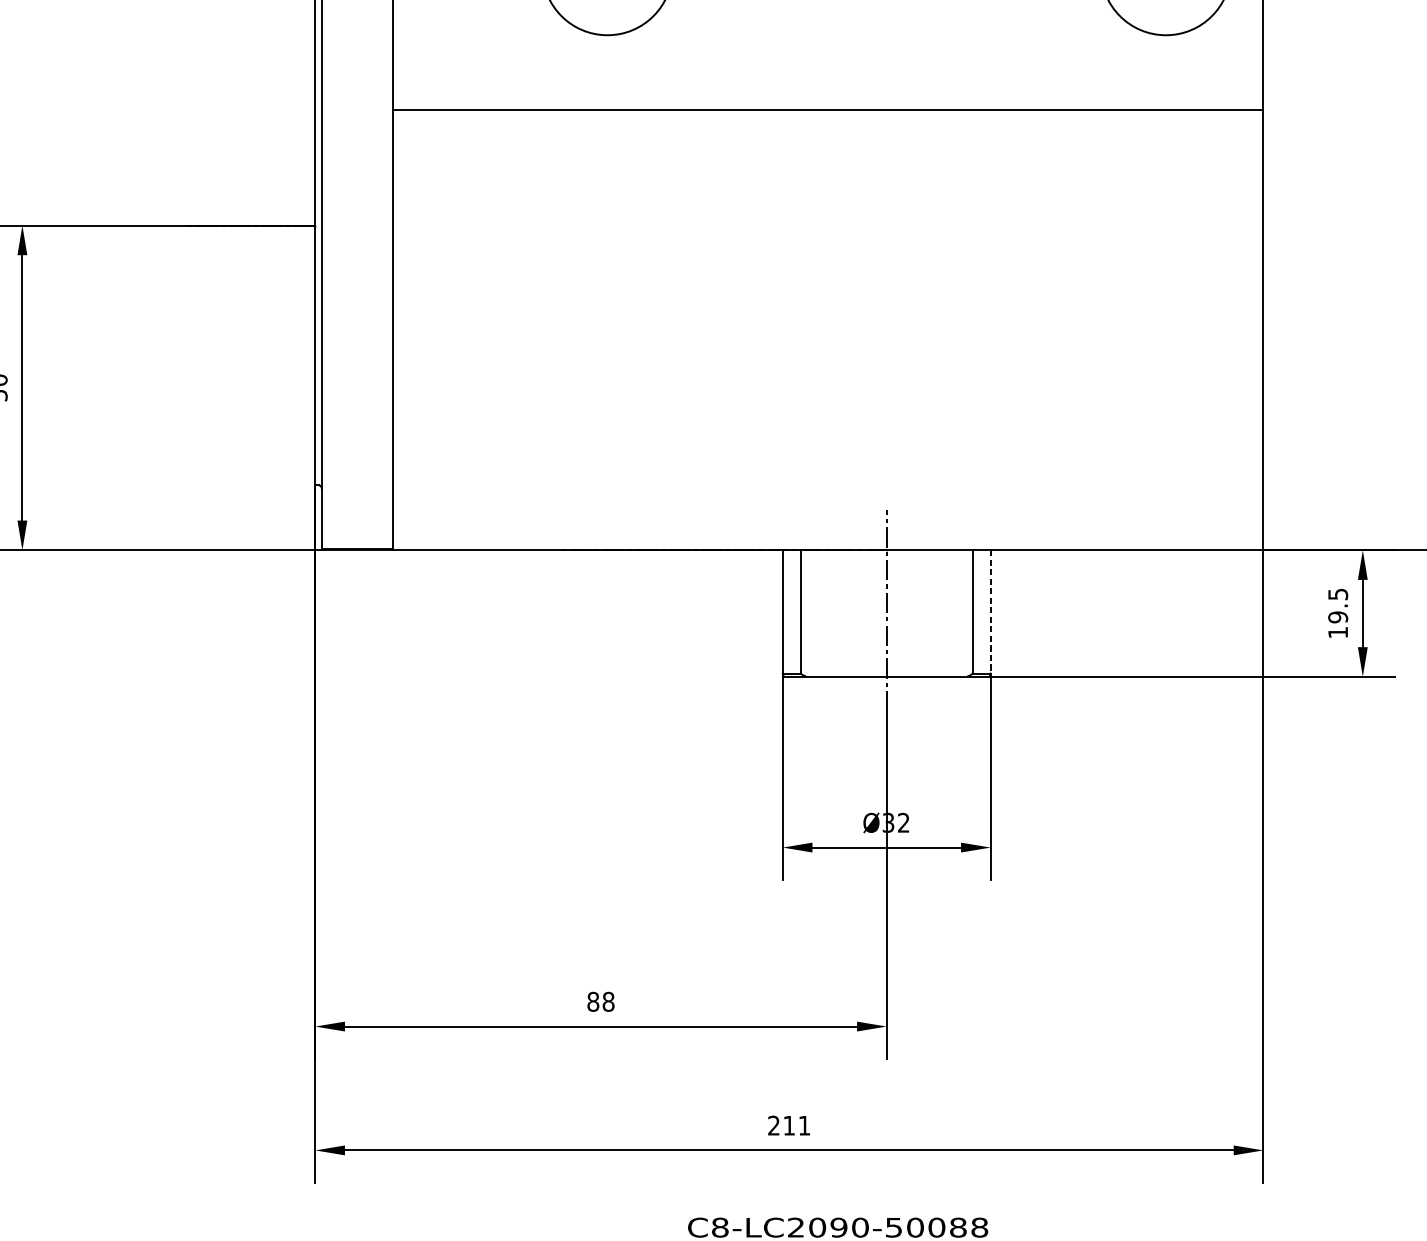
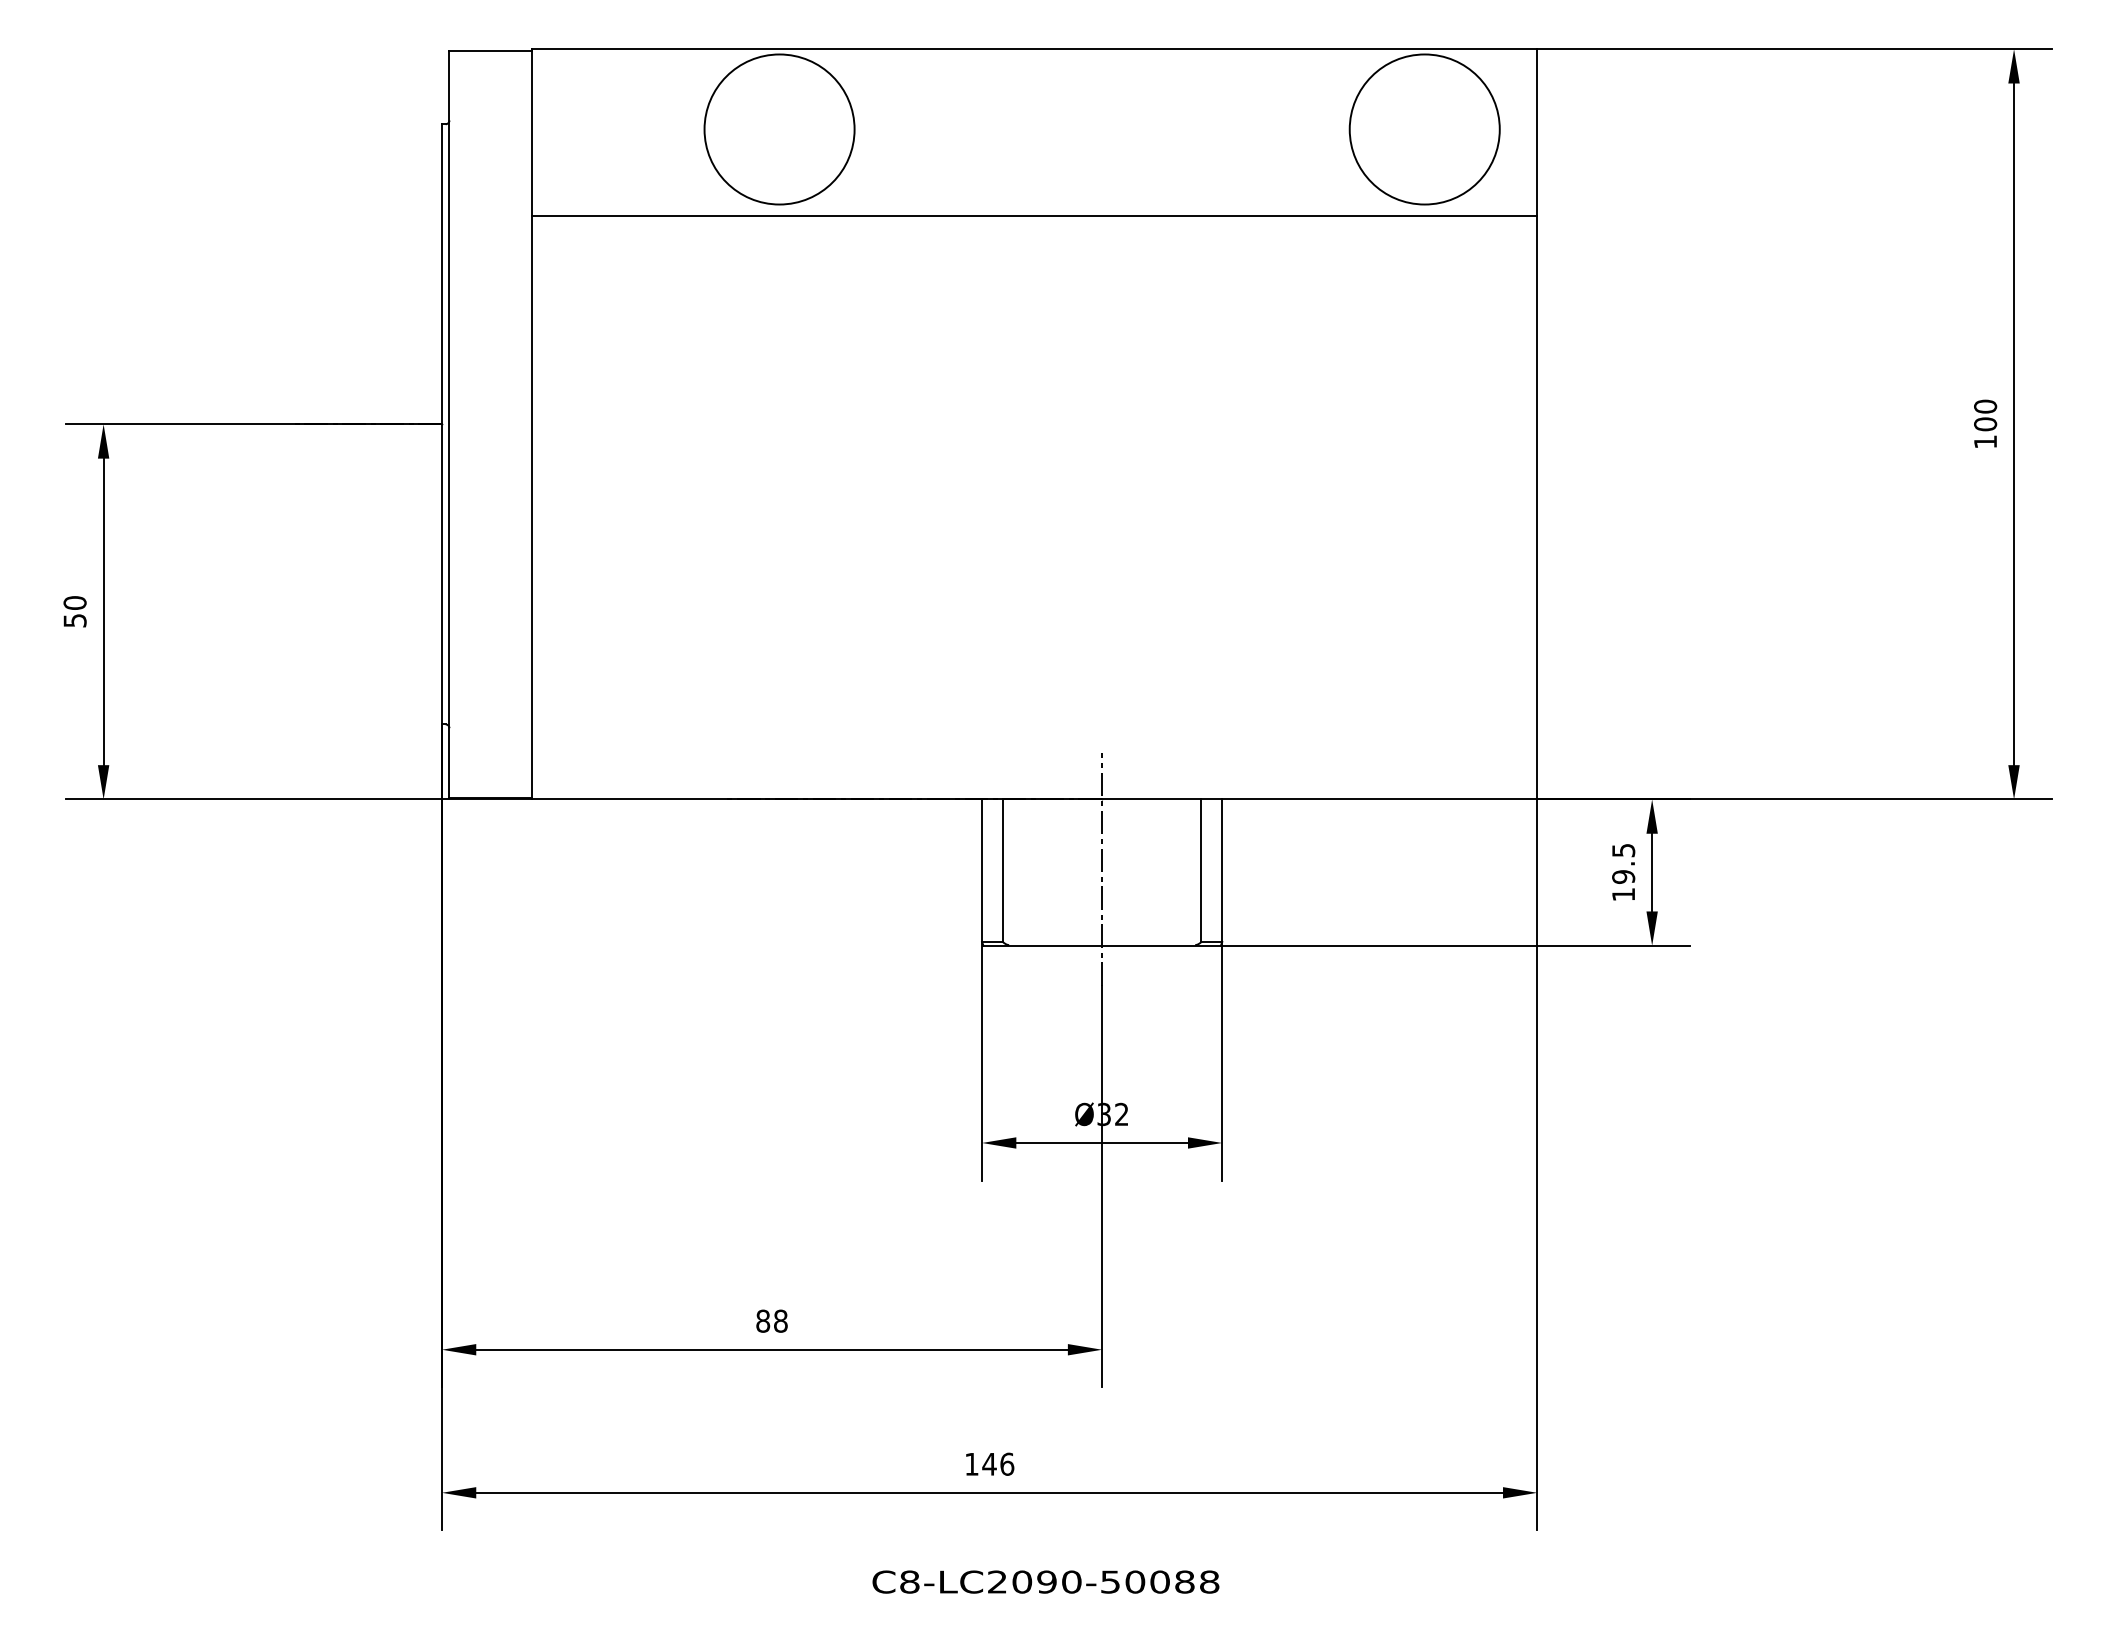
line: (828, 109) -> (1034, 215), moved
line: (990, 612) -> (1222, 871), dashed -> solid
text: (789, 1125) -> (989, 1463), 211 -> 146

